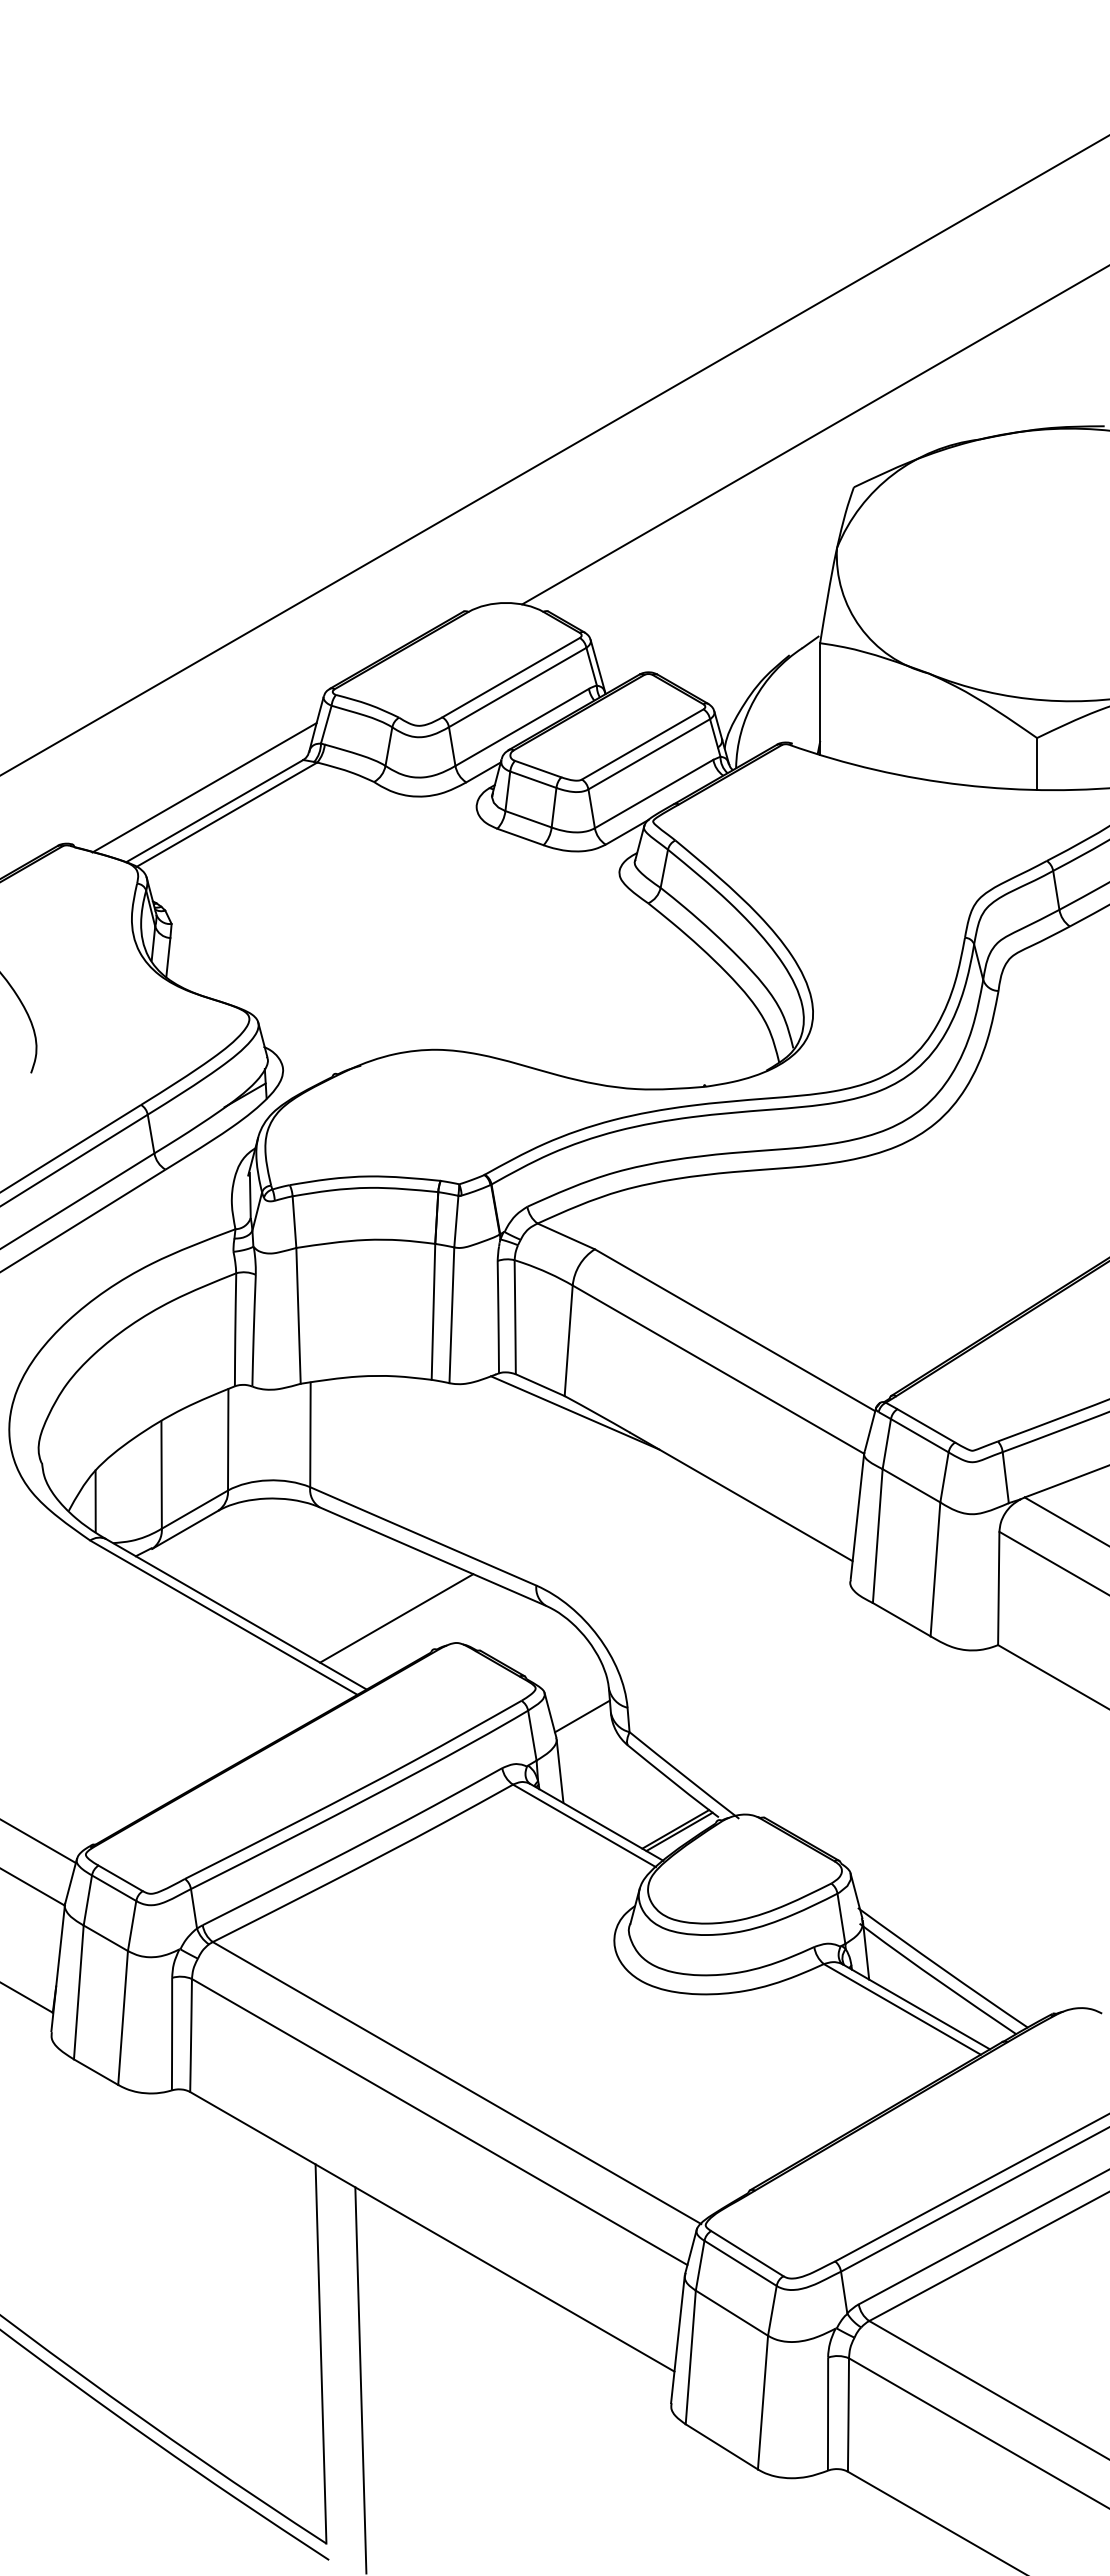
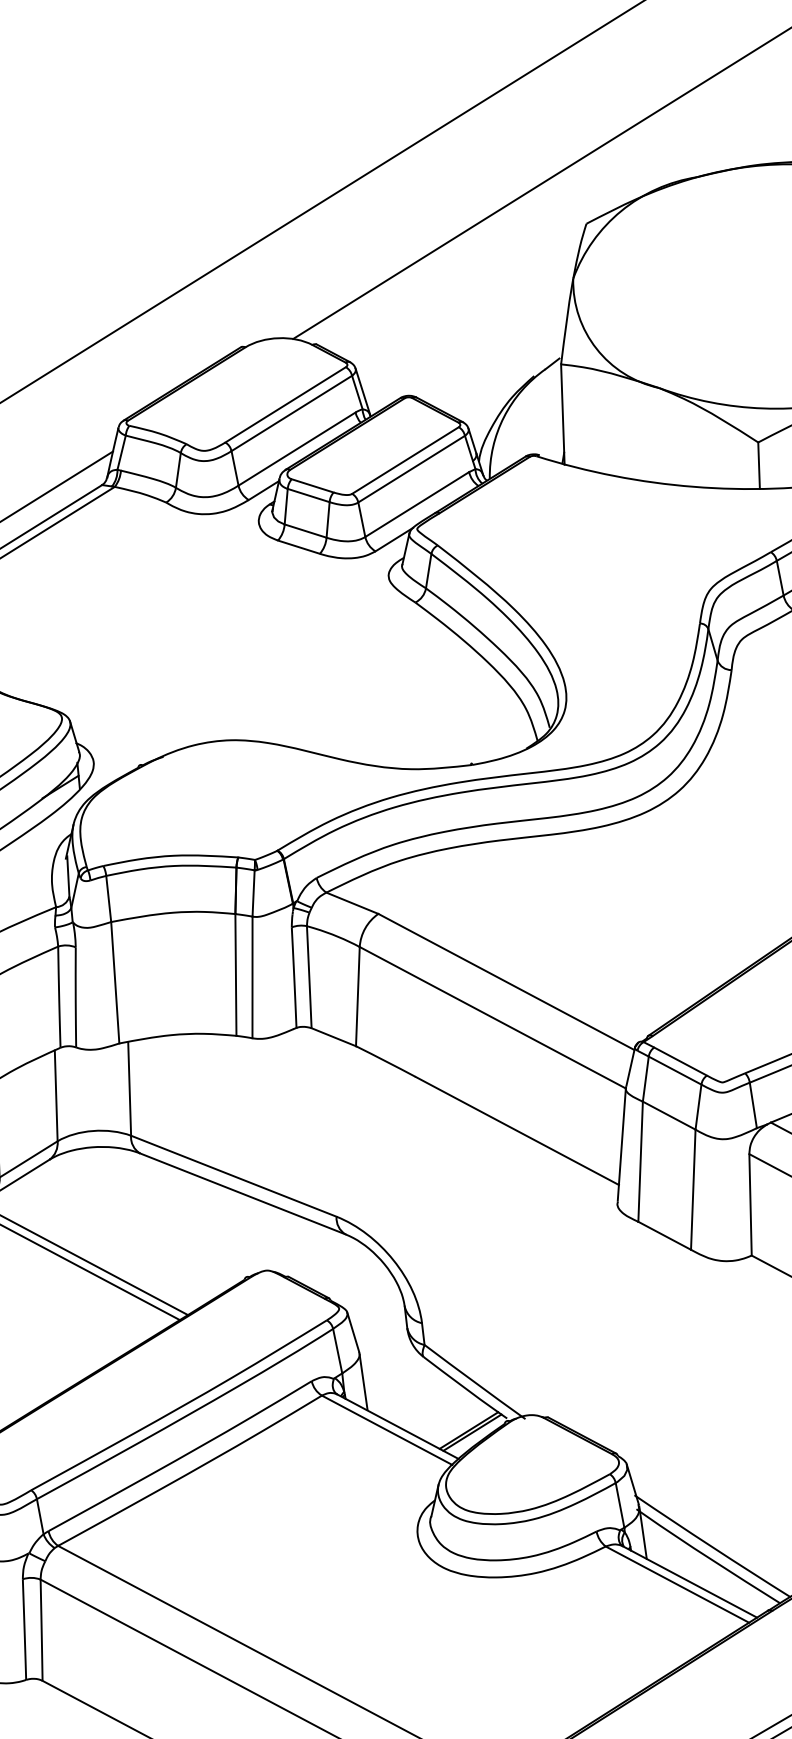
line: (575, 1412) -> (366, 1060), removed
line: (396, 1618) -> (212, 1250), removed
line: (581, 1716) -> (381, 1332), removed

